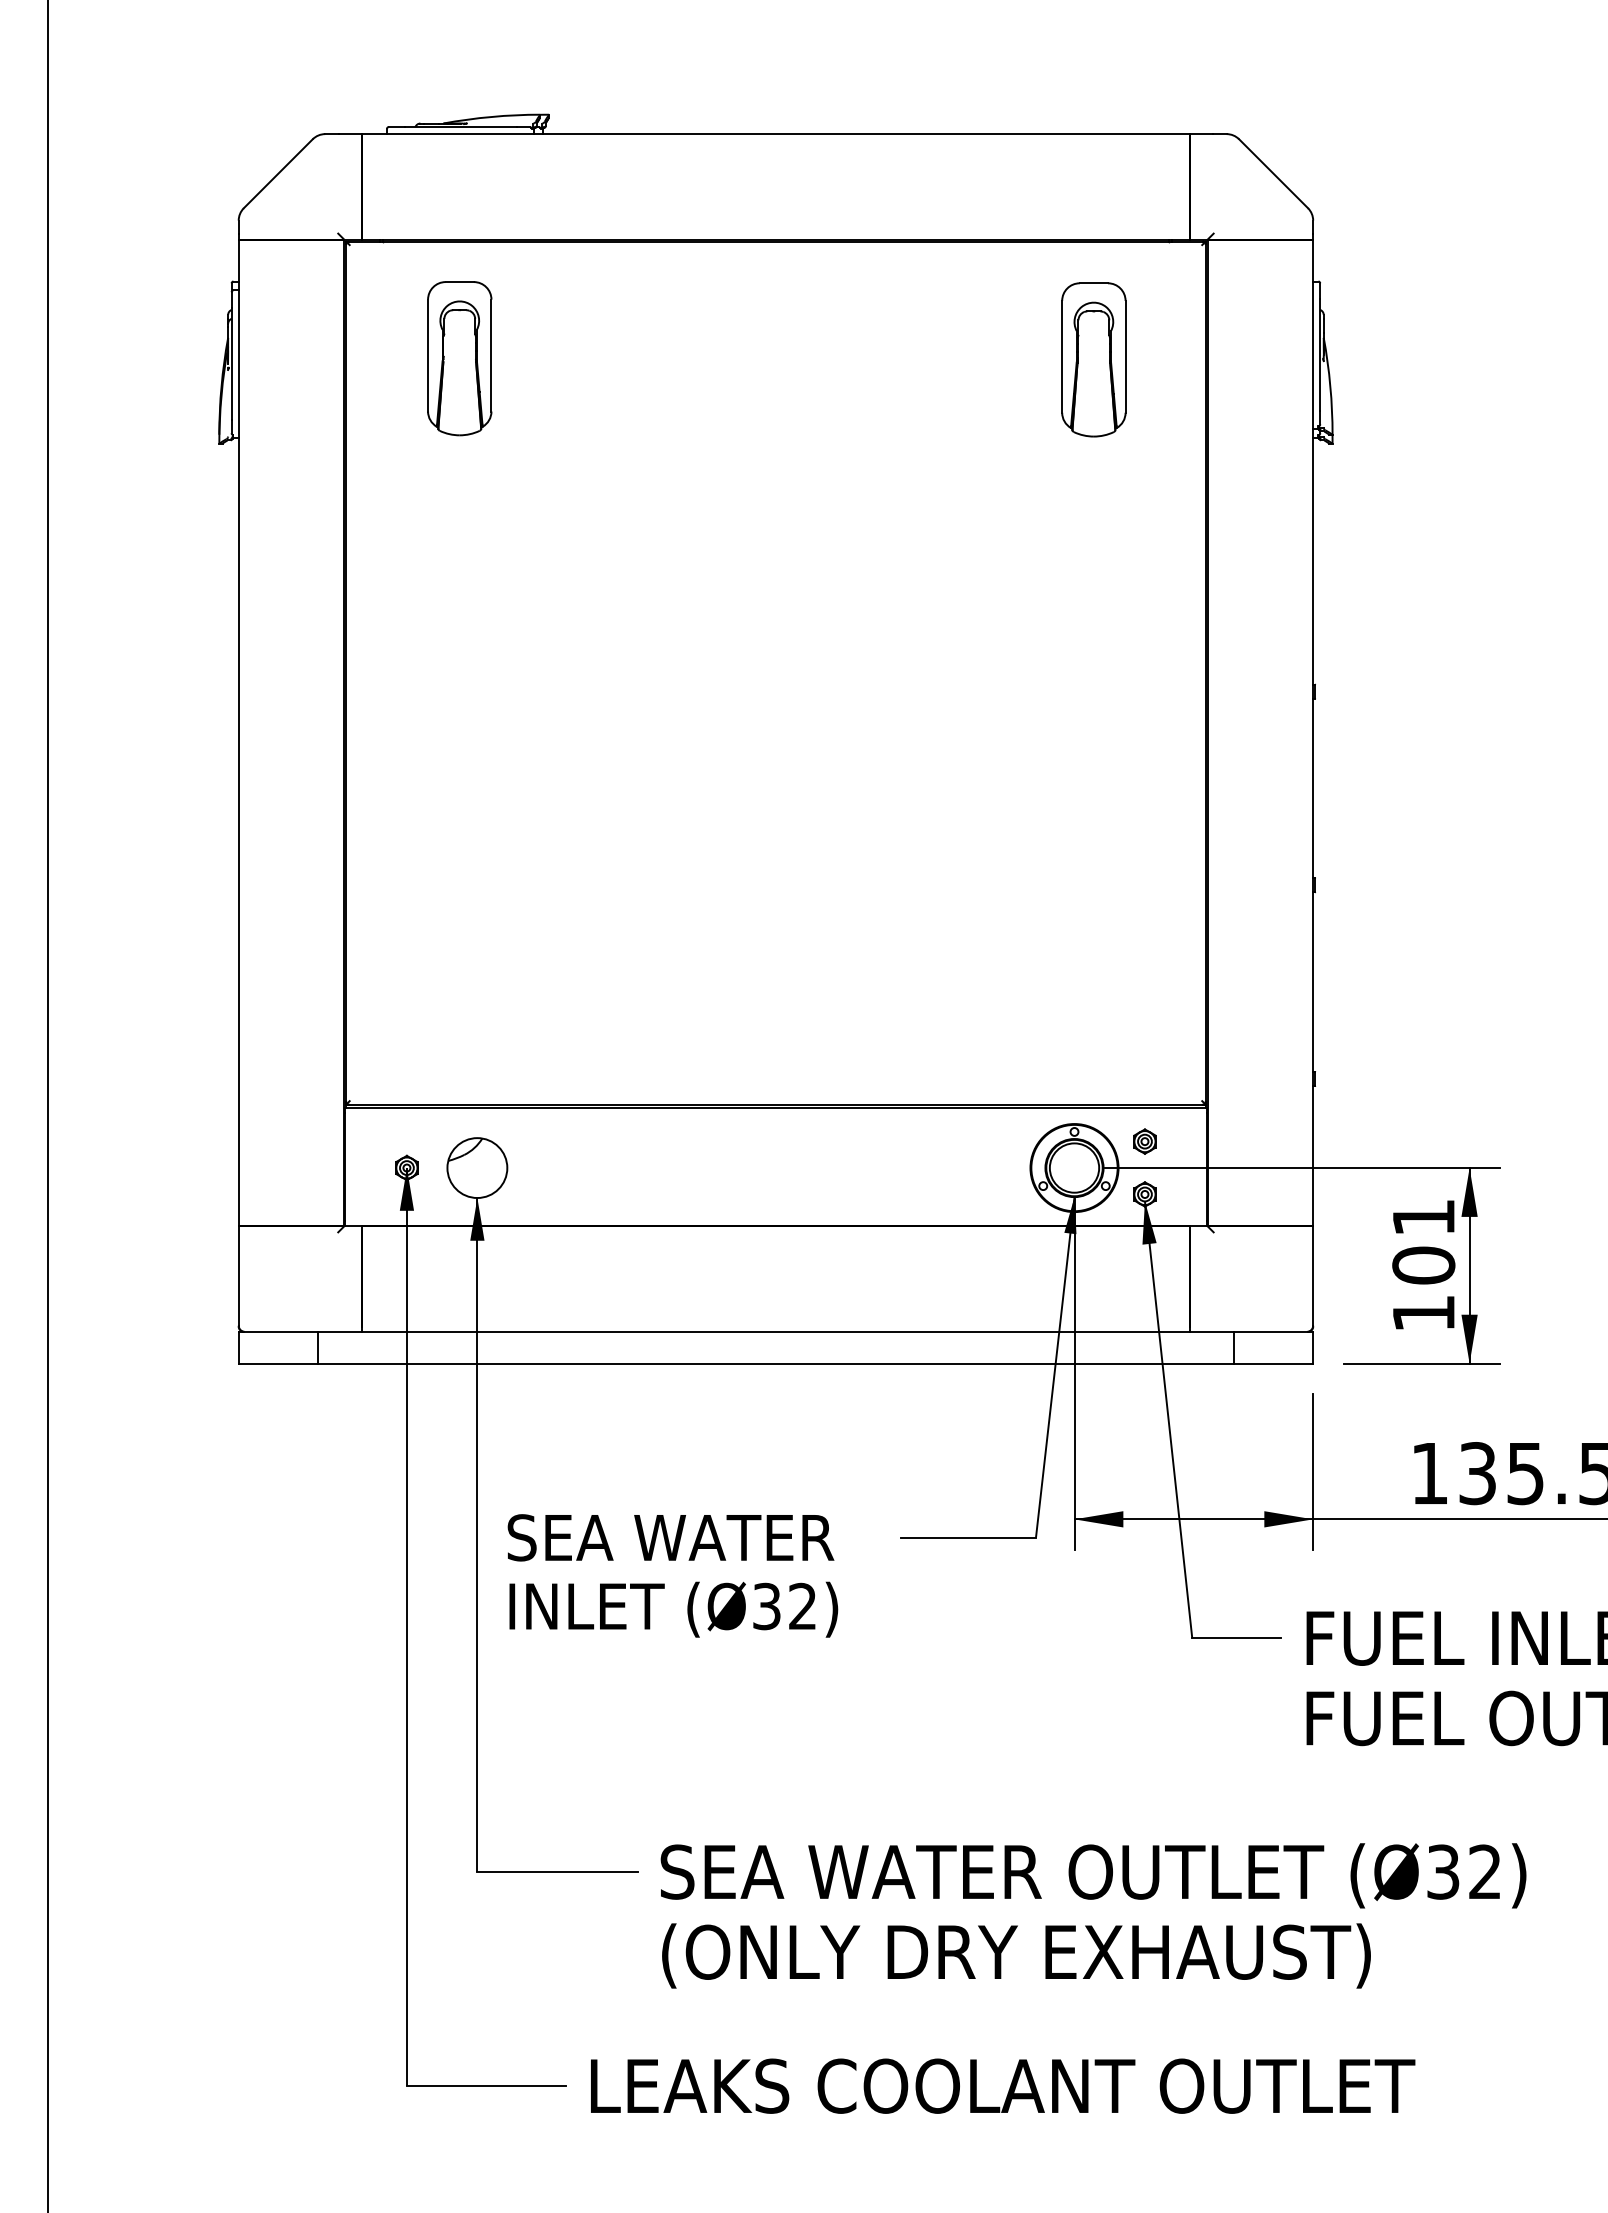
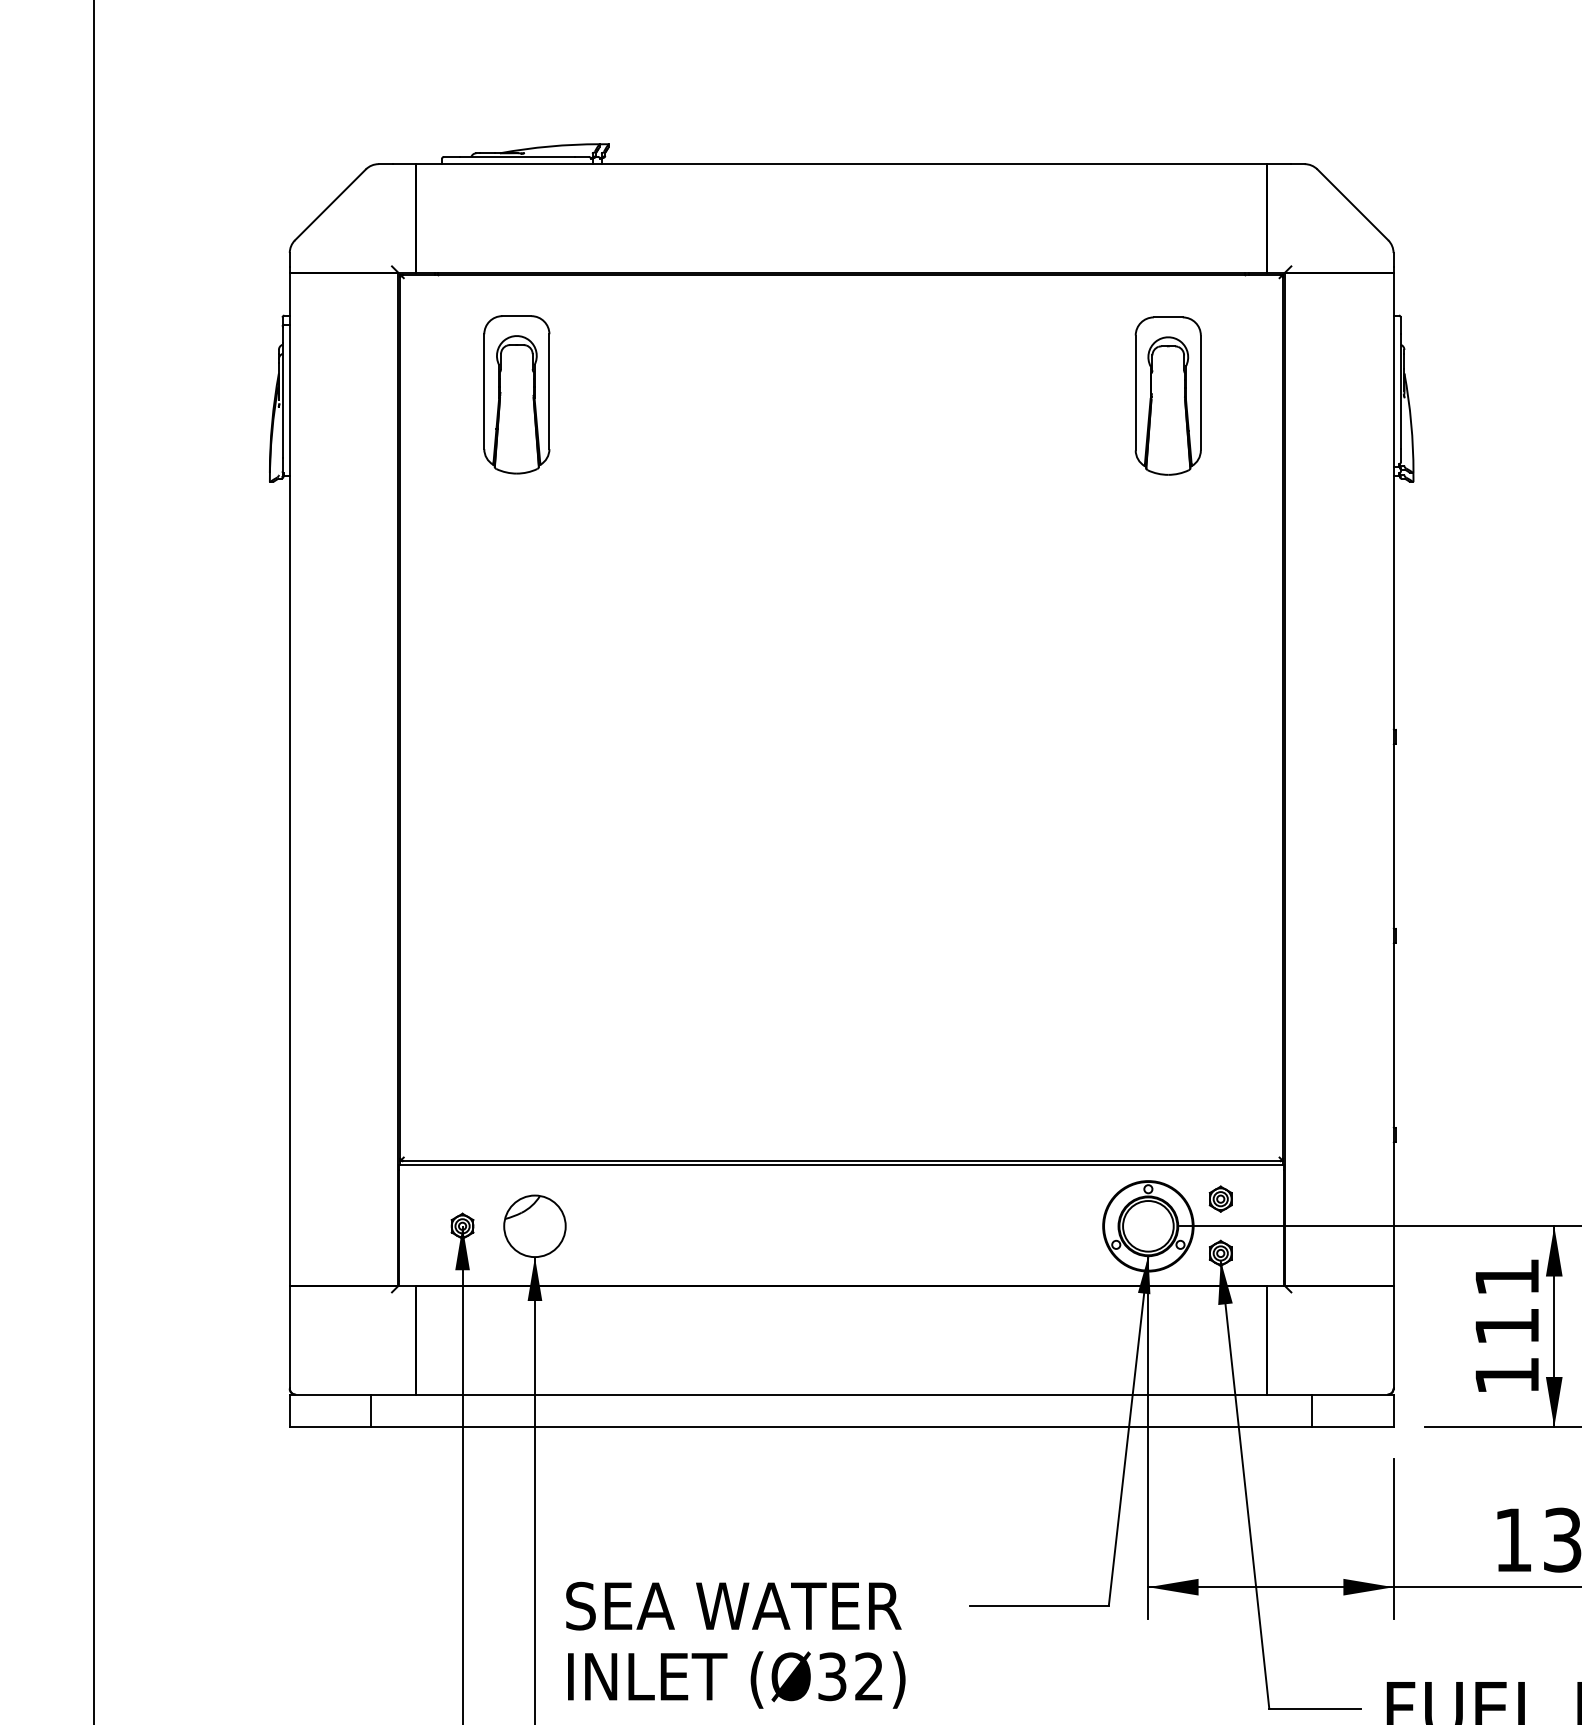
text: (1423, 1265) -> (1506, 1326), 101 -> 111

